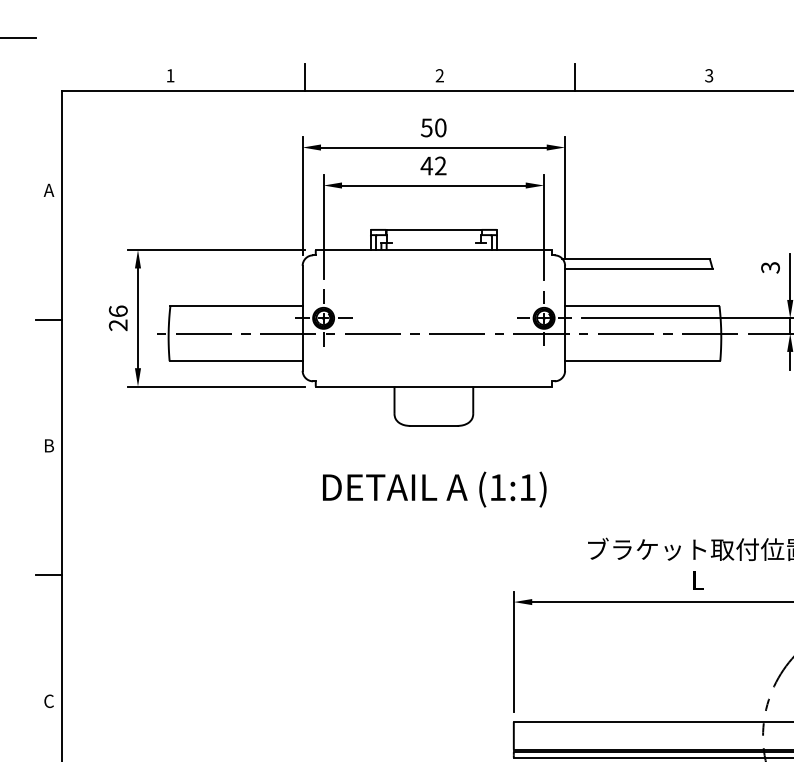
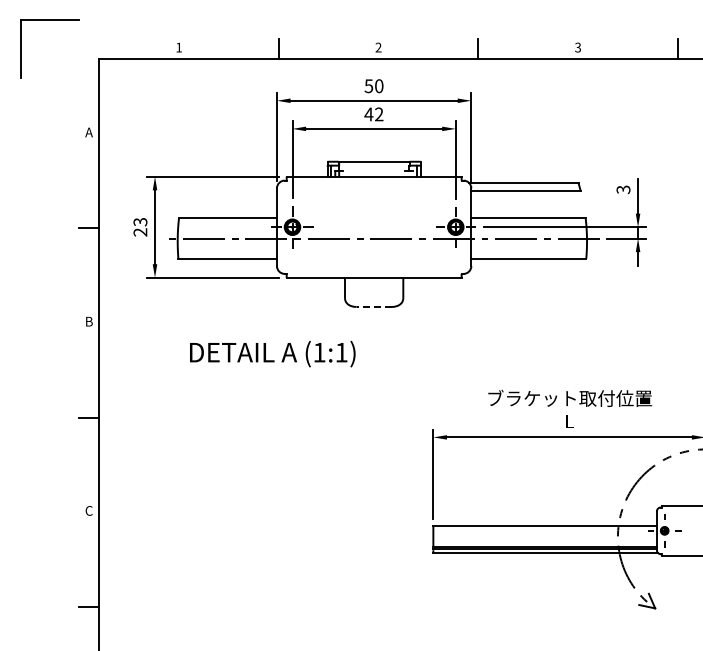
text: (118, 310) -> (140, 221), 26 -> 23
line: (432, 425) -> (373, 306), solid -> dashed
text: (434, 488) -> (272, 353), moved

